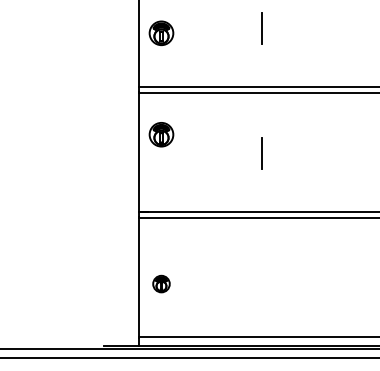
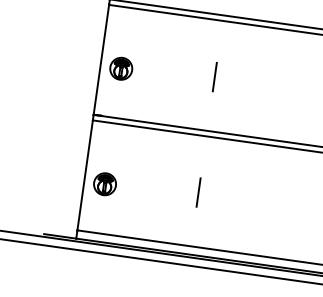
part: (161, 134) -> (121, 68), moved
line: (262, 278) -> (198, 192), added
part: (161, 283) -> (105, 183), size x1.43

